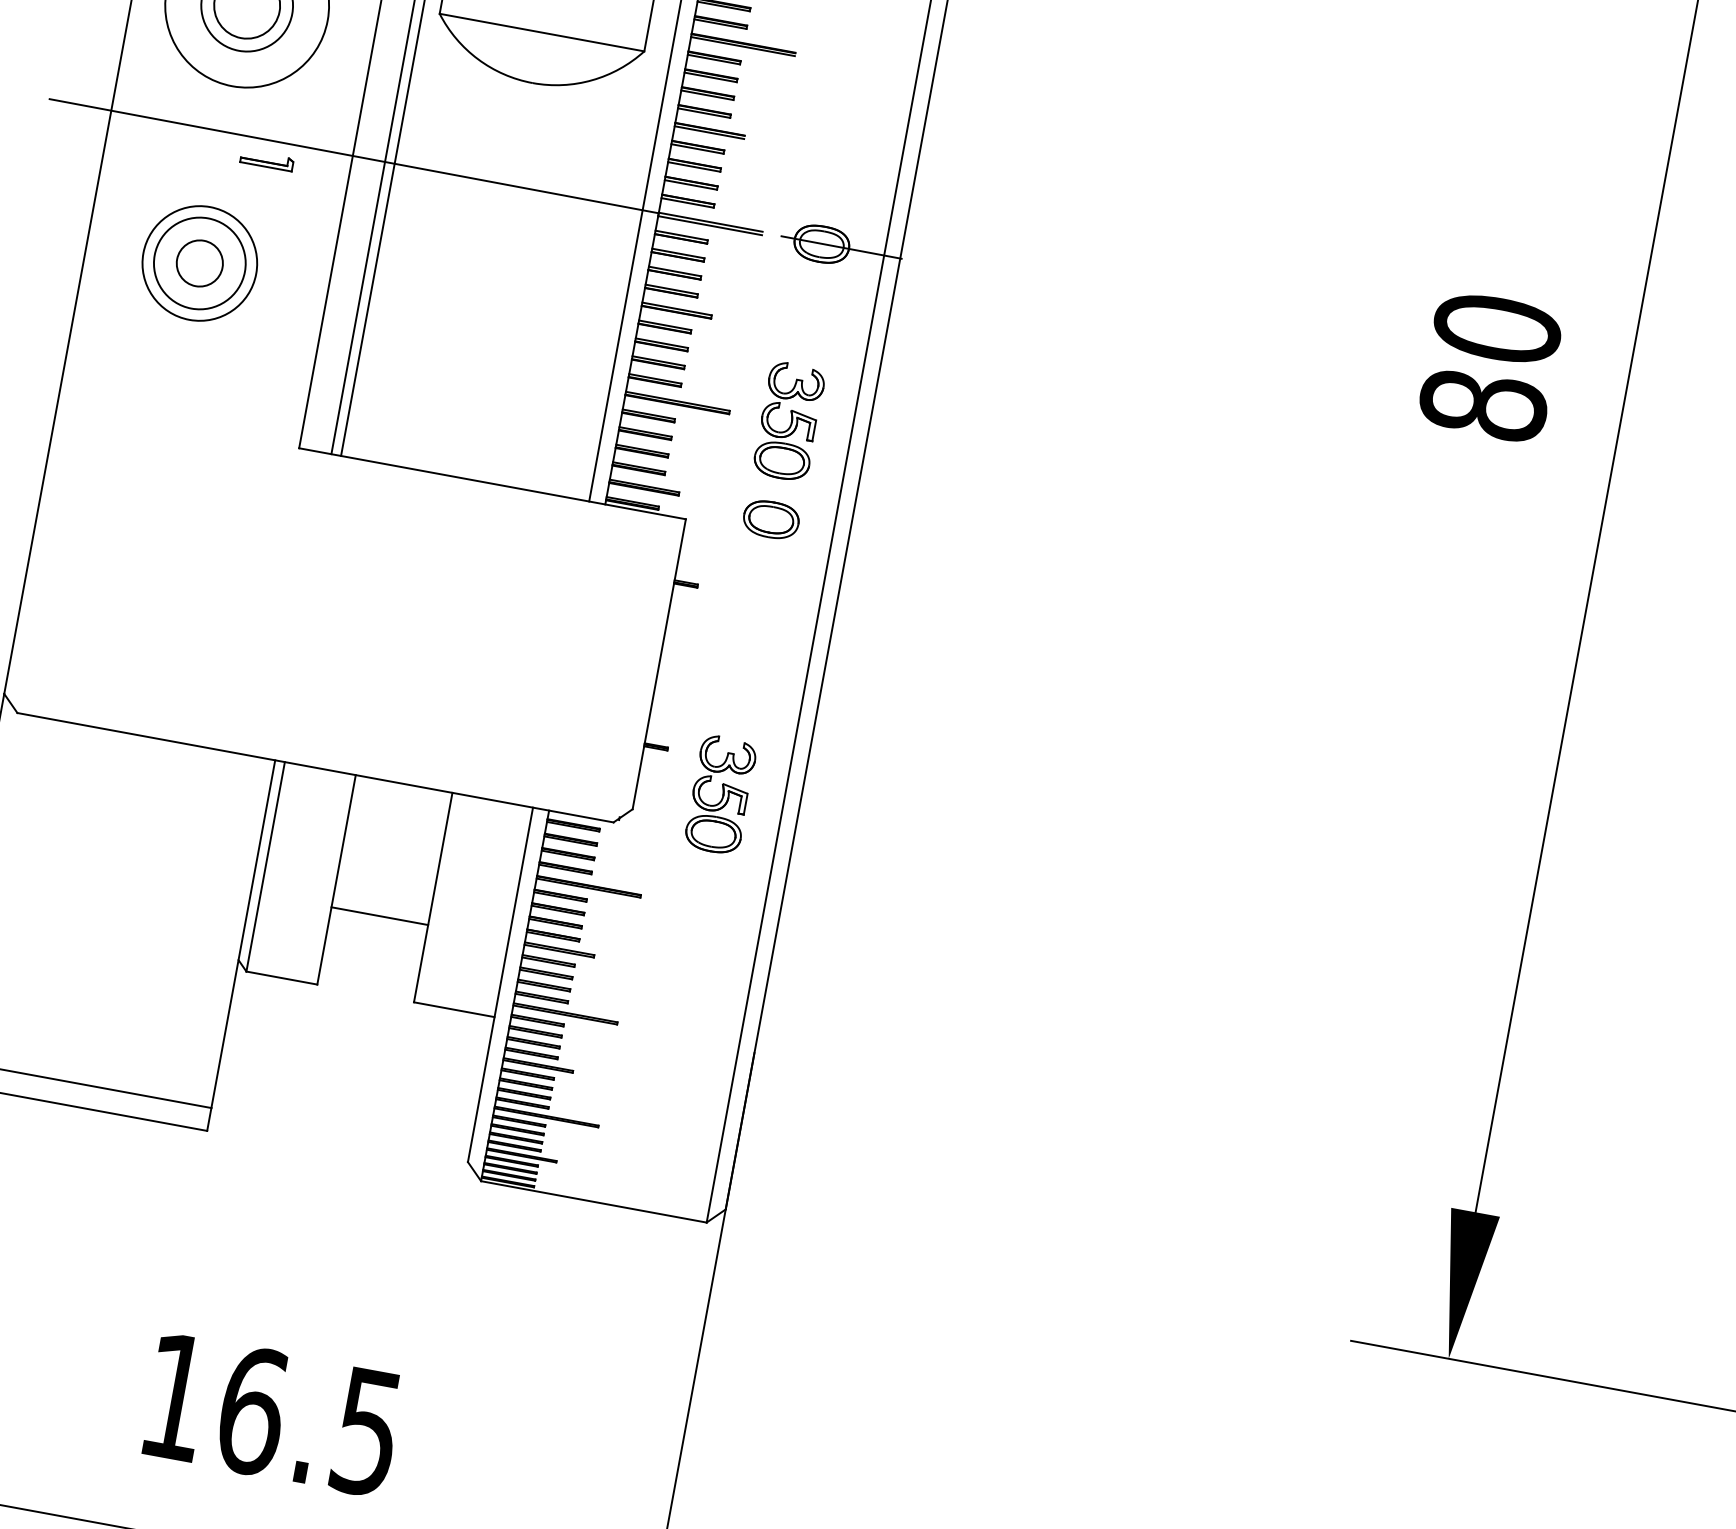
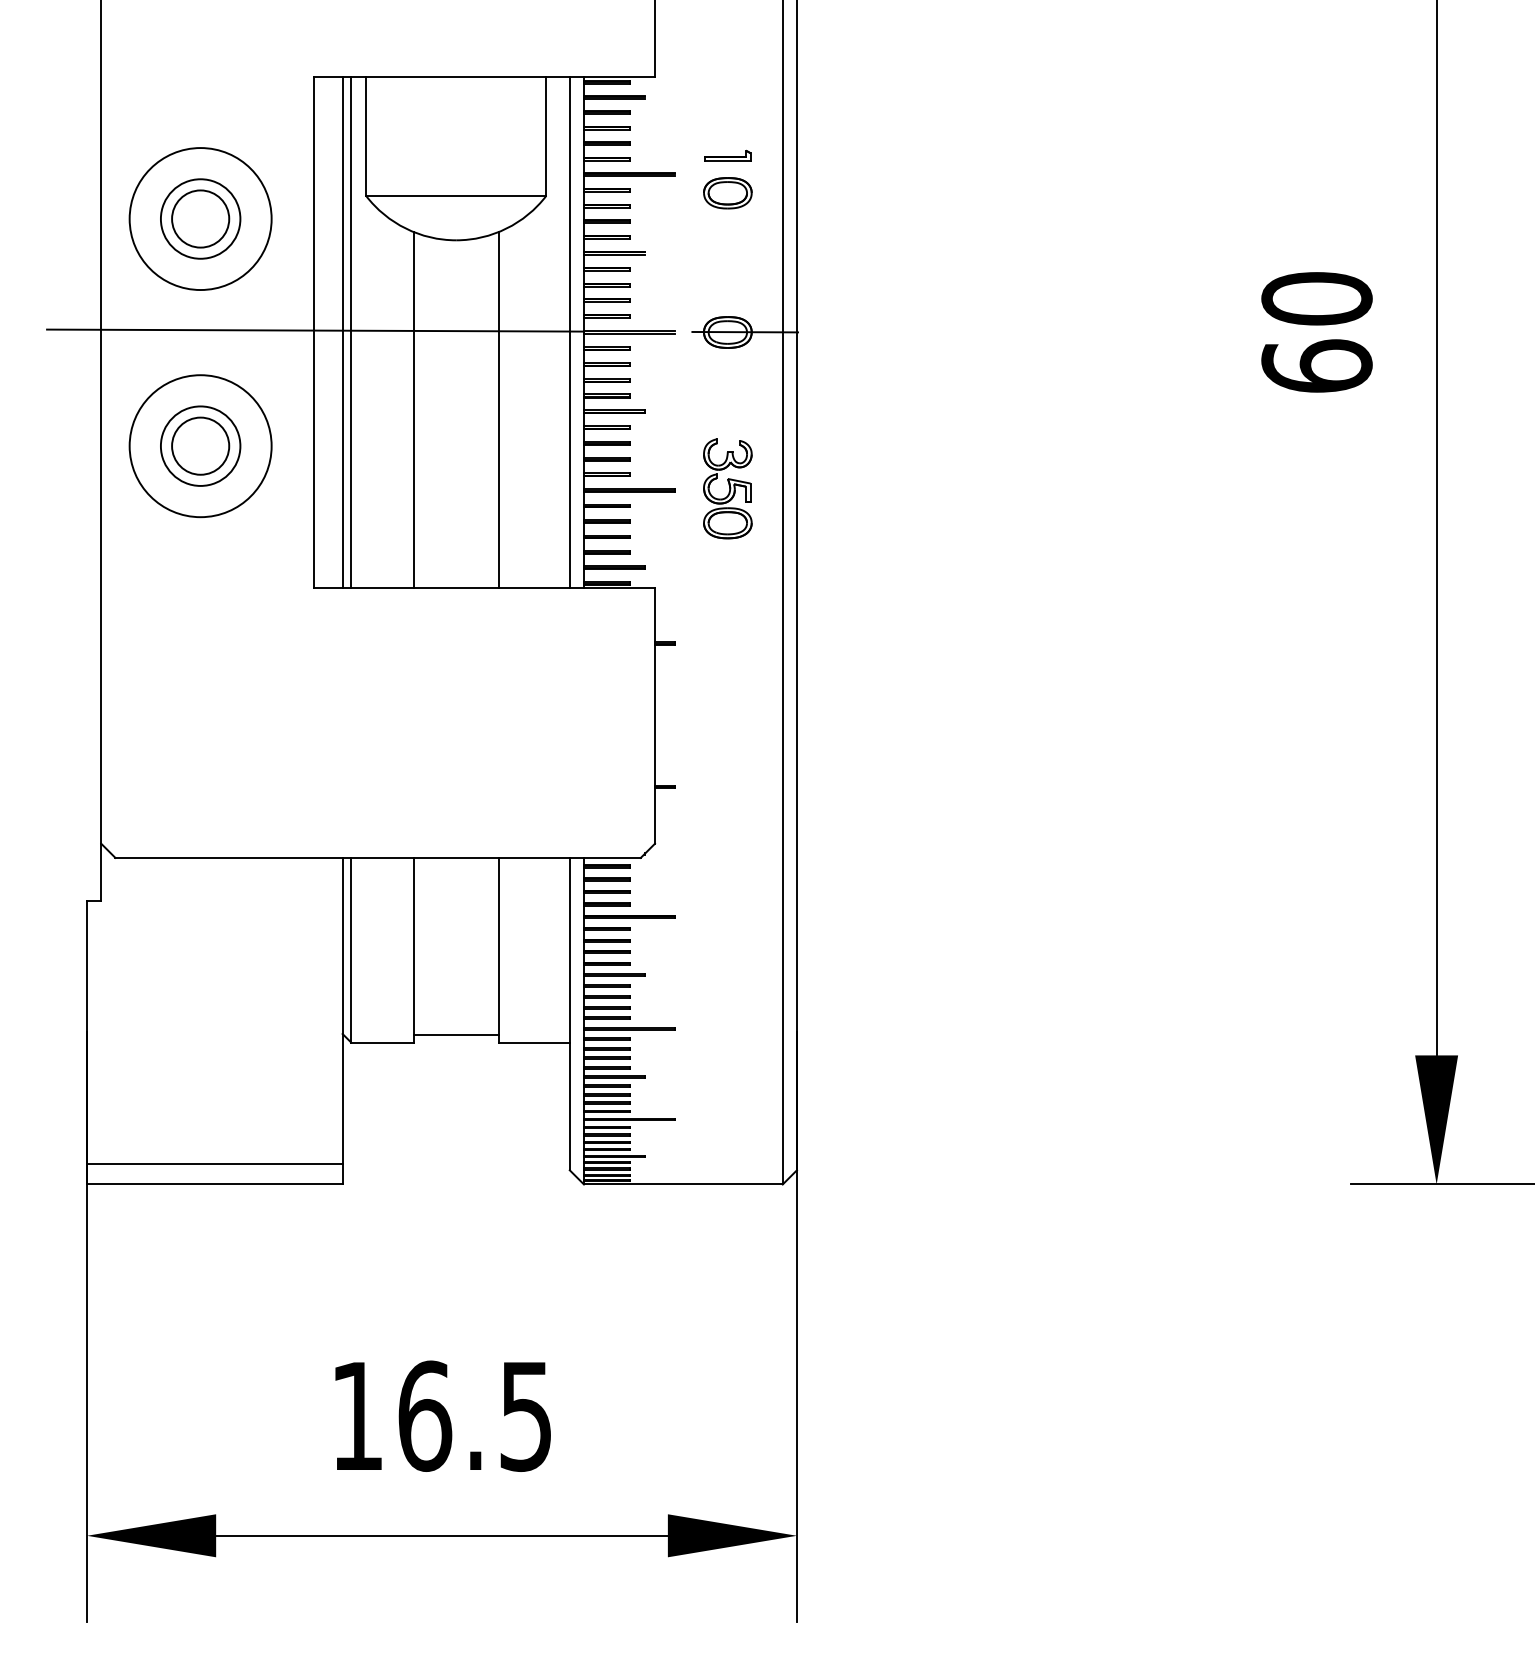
part: (266, 159) -> (727, 155), moved
circle: (199, 262) -> (200, 445), size x1.43
circle: (199, 263) -> (200, 446), size x1.43
line: (448, 267) -> (413, 410), added
line: (545, 285) -> (498, 410), added
text: (1482, 404) -> (1316, 365), 80 -> 60
part: (770, 519) -> (727, 193), moved
part: (720, 794) -> (727, 817), removed
line: (379, 916) -> (455, 1035), moved

